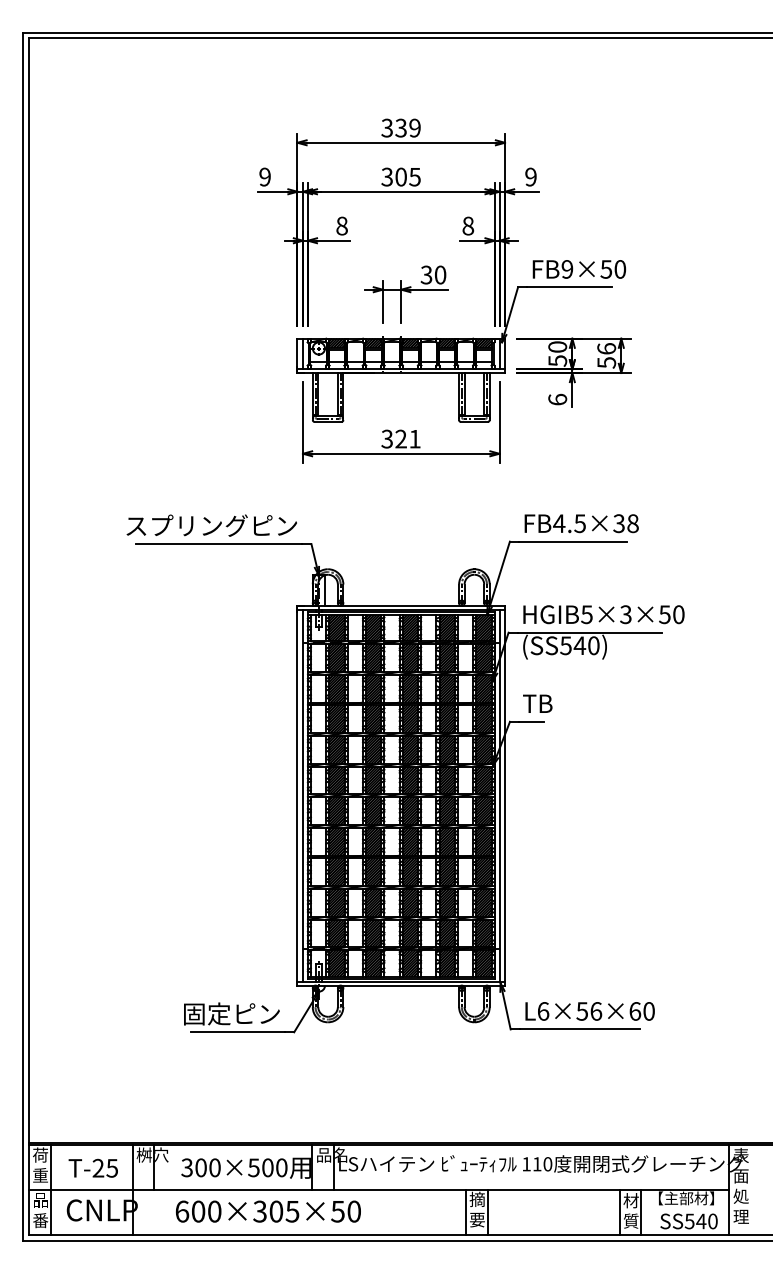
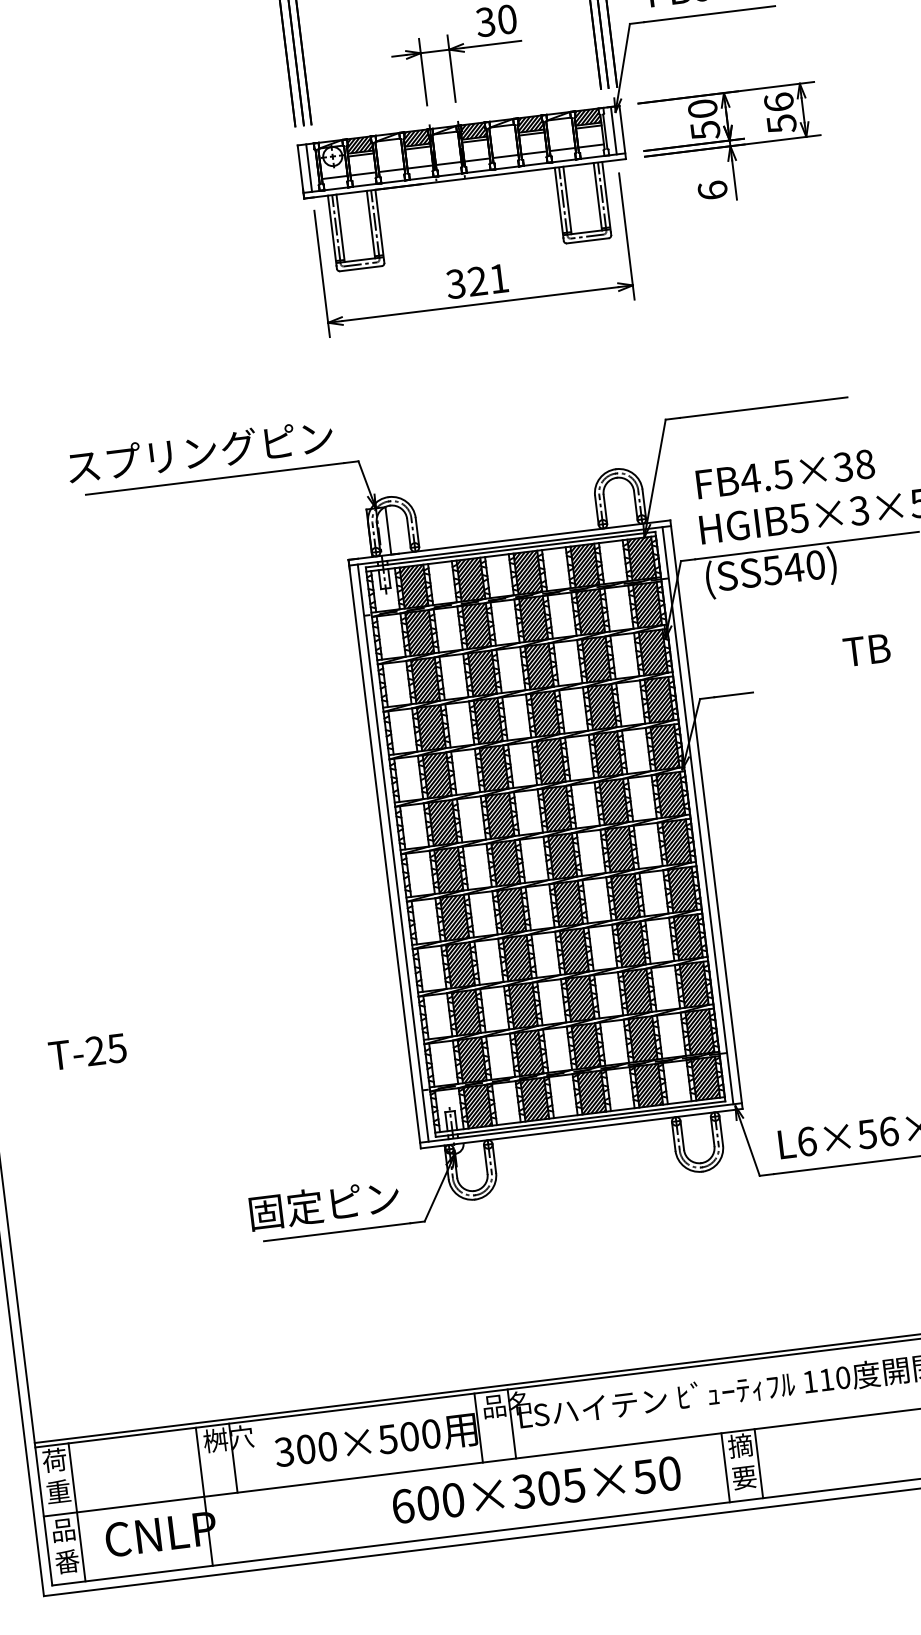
text: (581, 523) -> (785, 474), moved
text: (537, 703) -> (866, 649), moved
text: (92, 1167) -> (86, 1050), moved
text: (268, 1211) -> (536, 1489), moved

